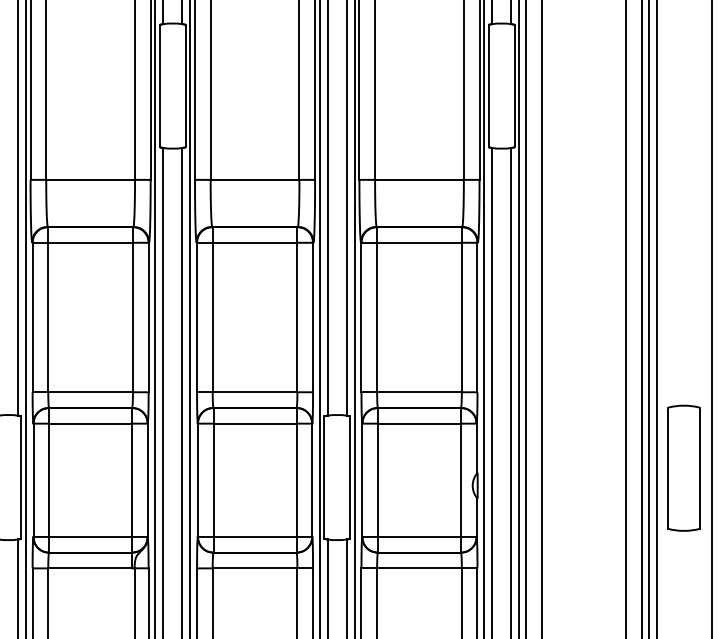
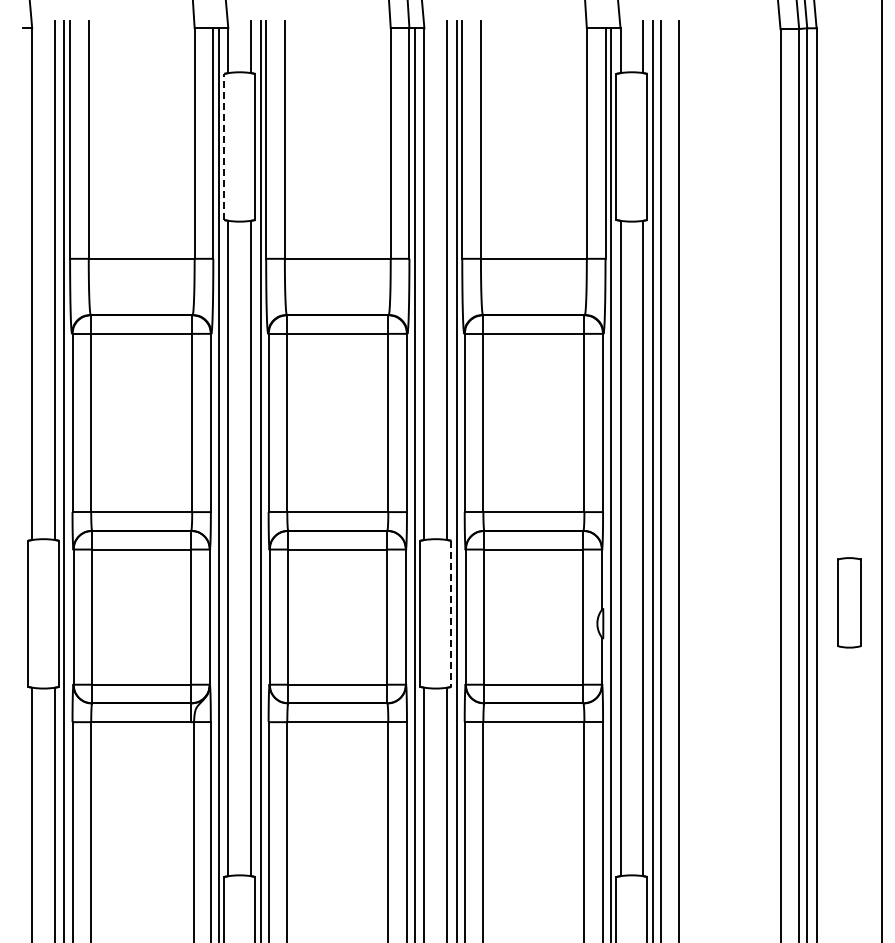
line: (160, 85) -> (224, 146), solid -> dashed
part: (684, 468) -> (849, 602), size x0.6
line: (350, 478) -> (451, 614), solid -> dashed

